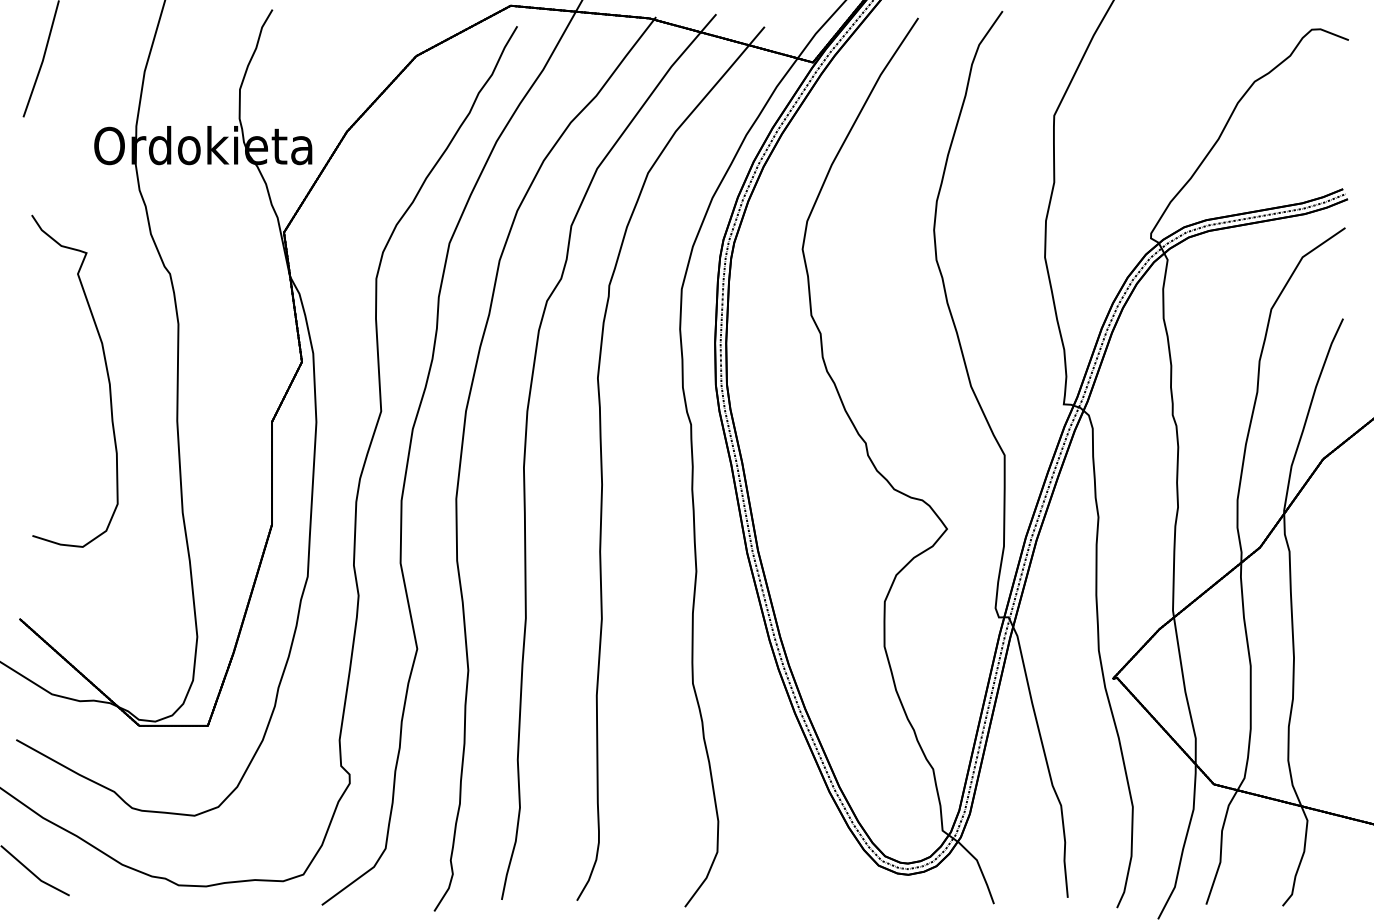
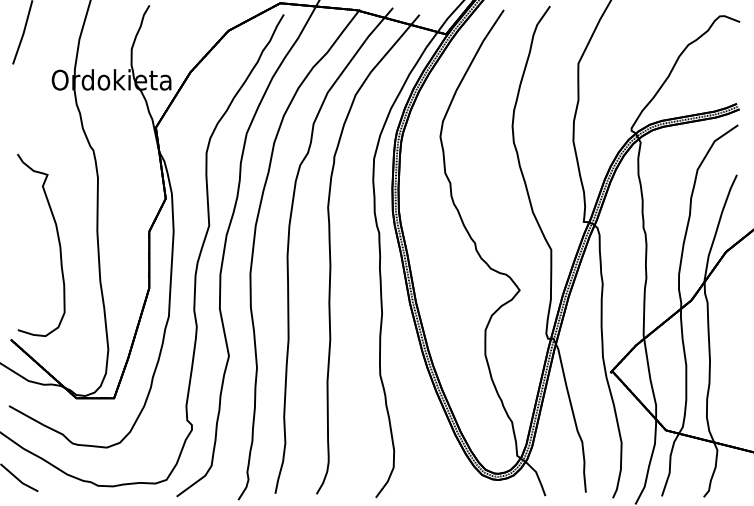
curve: (106, 378) -> (58, 243), moved

